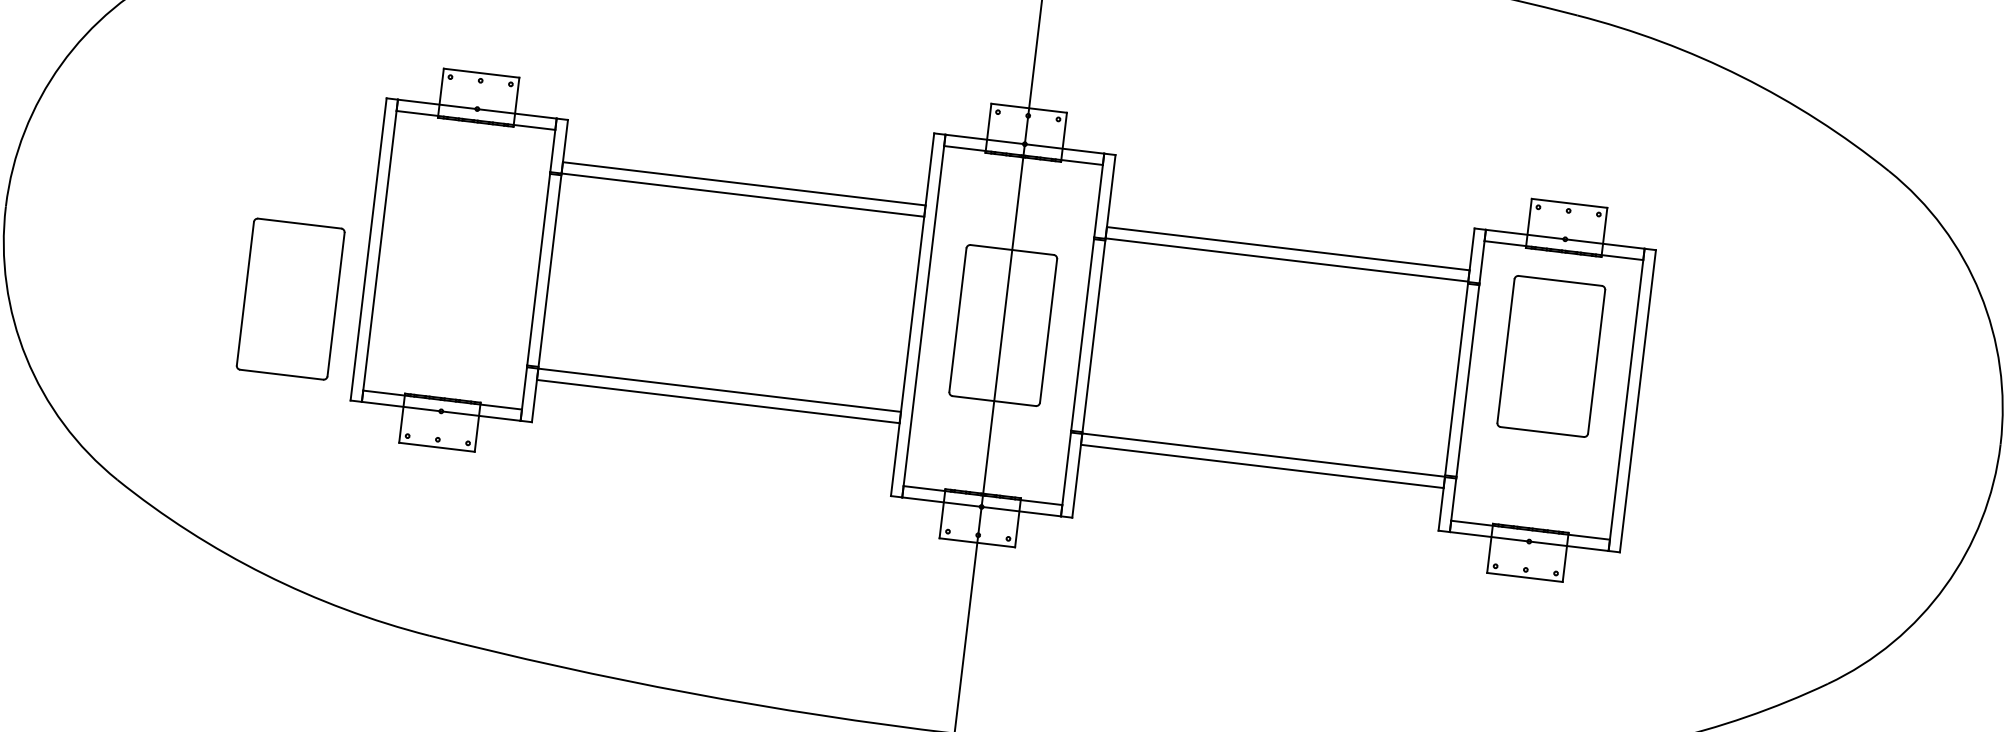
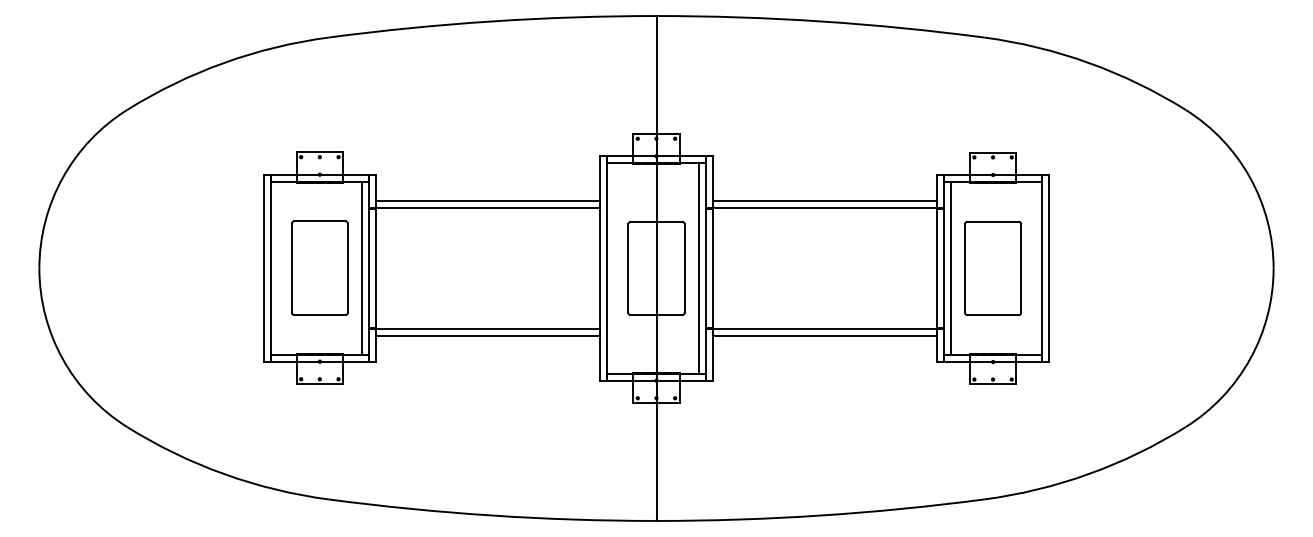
line: (528, 267) -> (362, 267), added
part: (290, 297) -> (319, 267), moved
line: (1071, 333) -> (698, 268), added
part: (1550, 354) -> (992, 267), moved
line: (1478, 382) -> (950, 268), added

